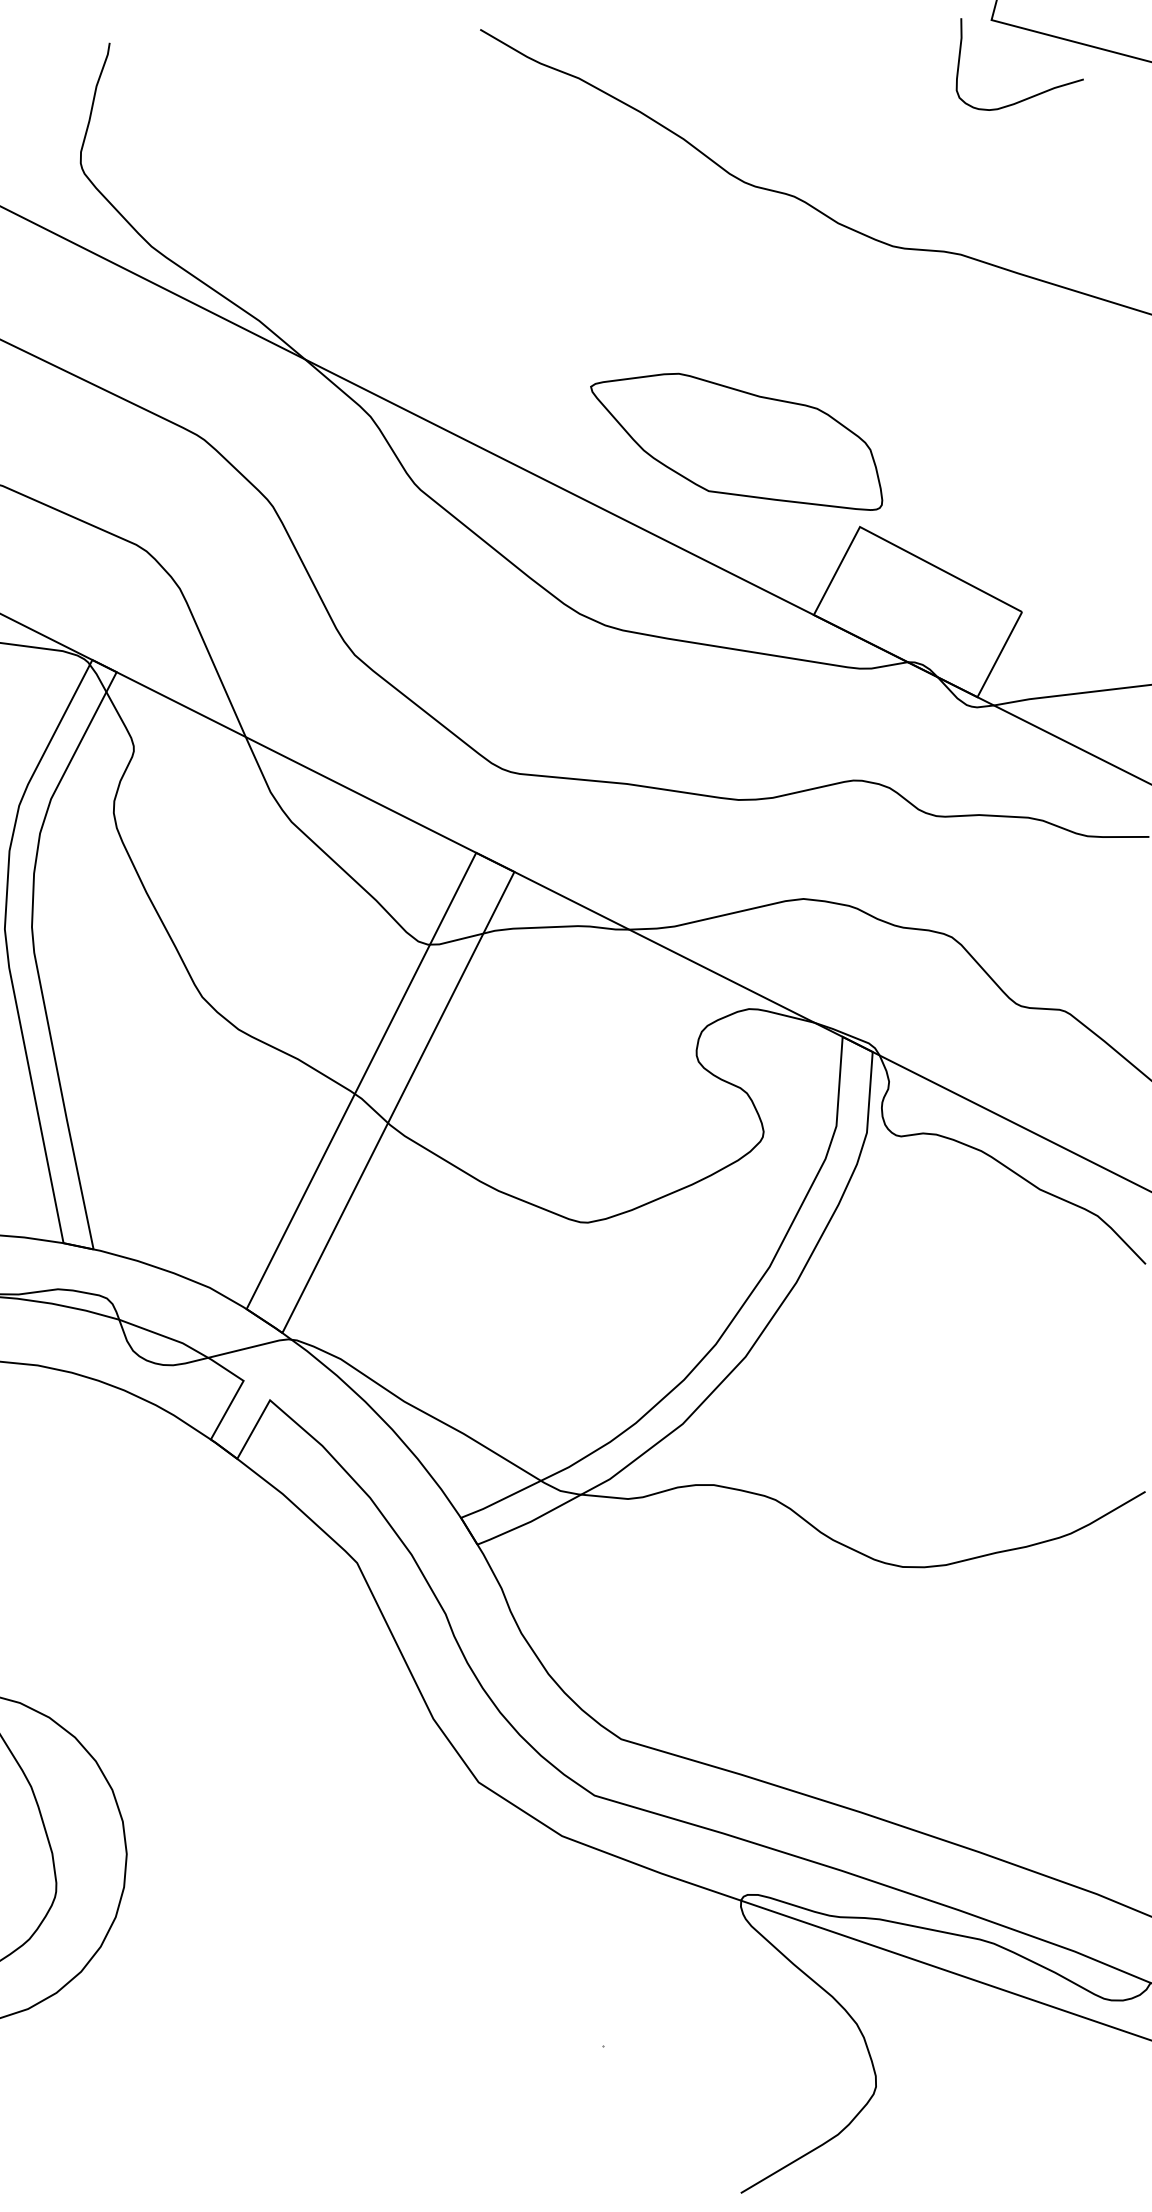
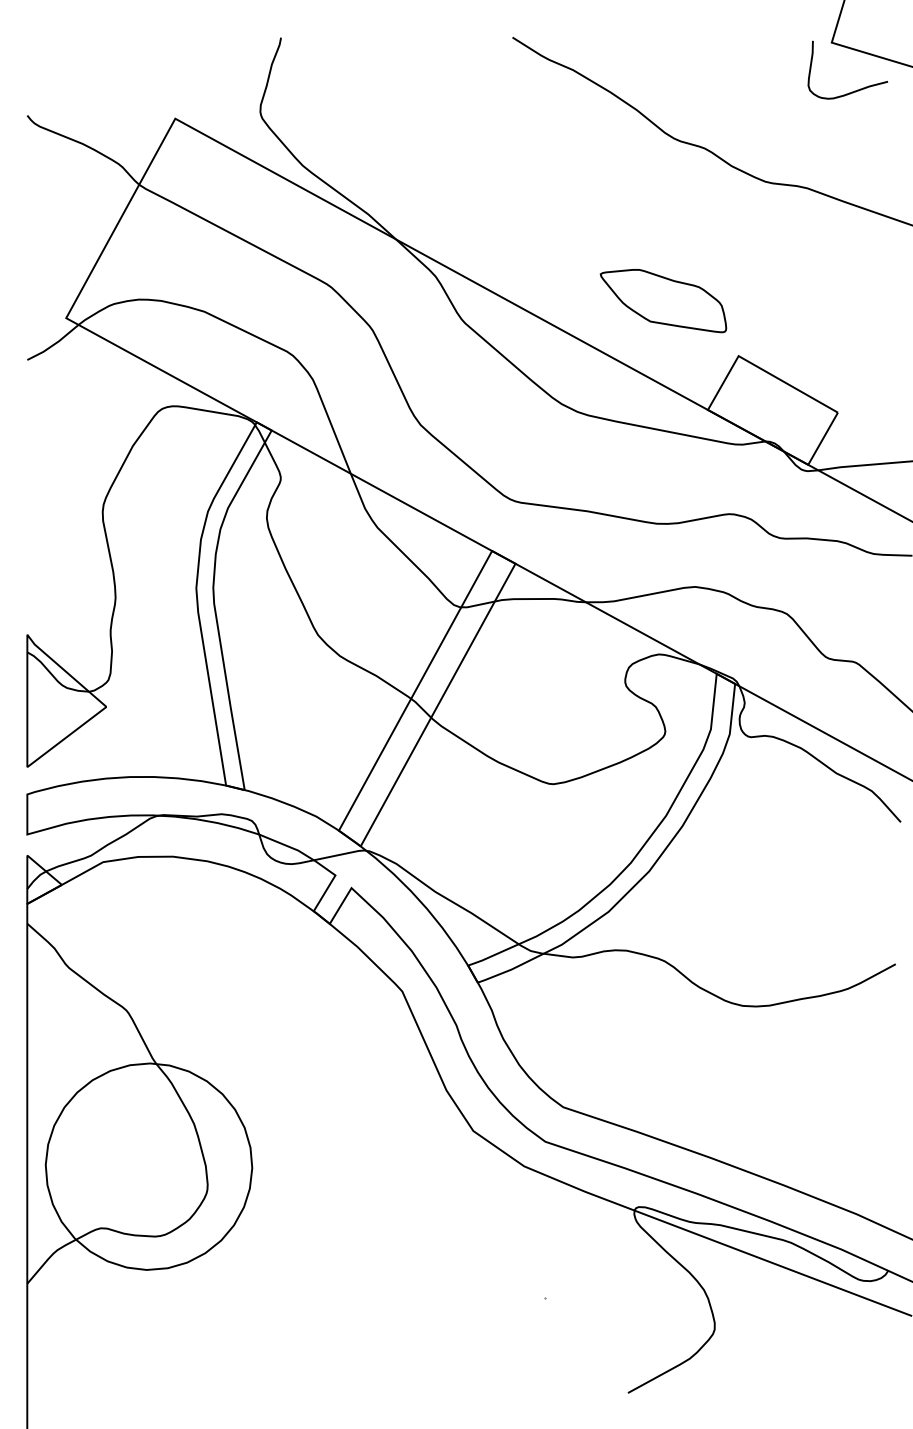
part: (736, 442) -> (663, 300), size x0.7

